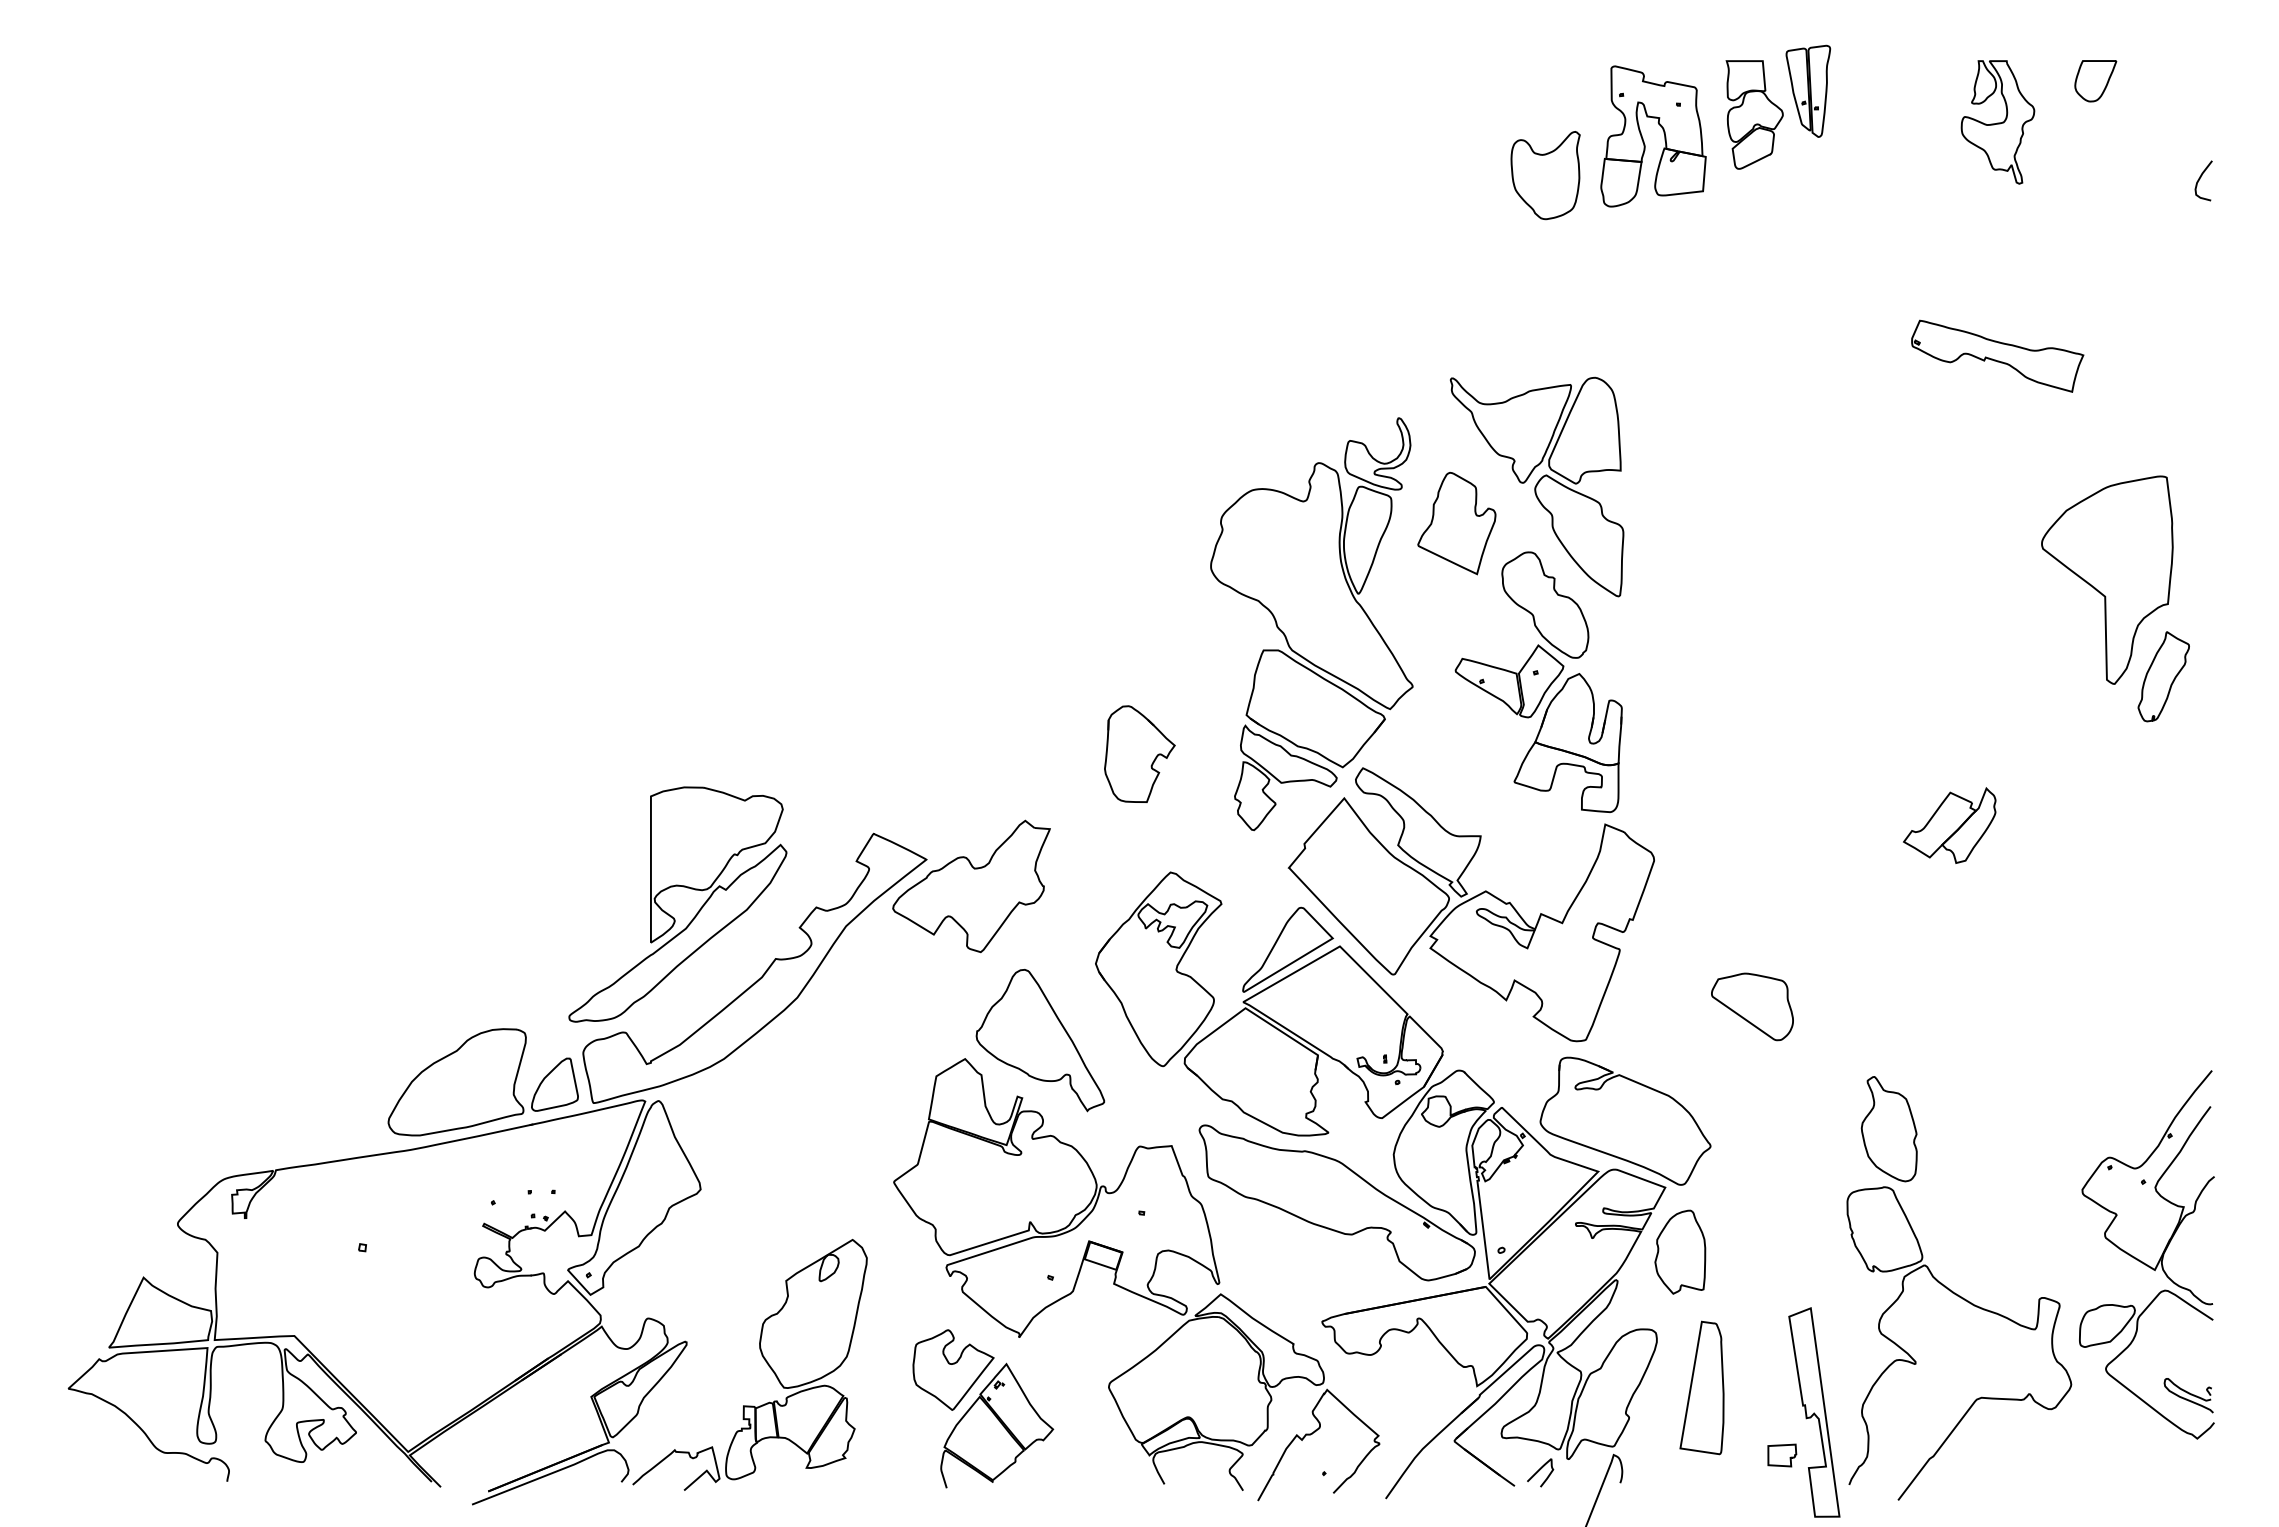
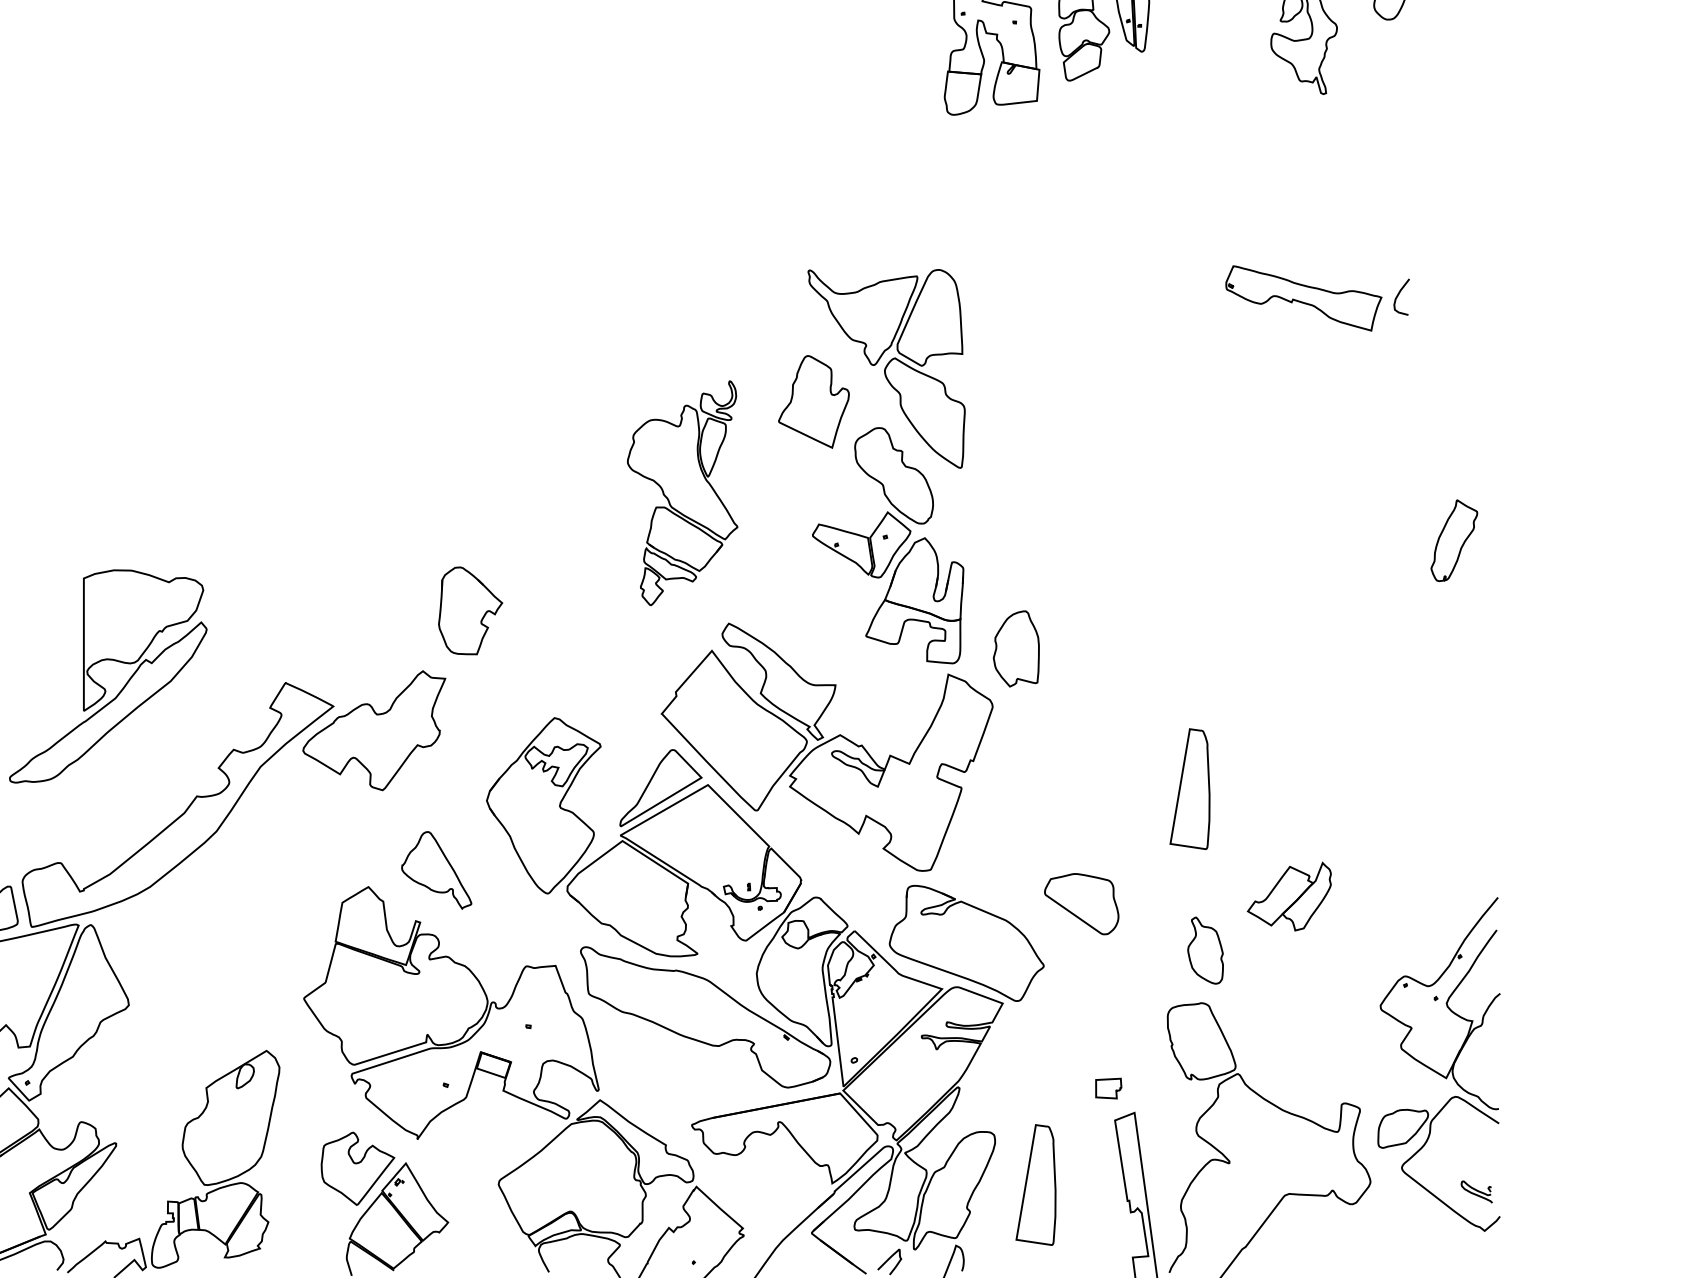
part: (1545, 175) -> (894, 86), removed
curve: (2200, 179) -> (1398, 295), moved
part: (1997, 355) -> (1303, 297), moved
part: (2107, 579) -> (1403, 452), removed
part: (1311, 624) -> (682, 493), size x0.6
part: (1139, 753) -> (470, 610), moved
part: (1949, 825) -> (1289, 896), moved
part: (670, 914) -> (101, 685), moved
part: (1871, 950) -> (1189, 788), added
part: (1752, 1006) -> (1081, 903), moved
part: (1040, 1040) -> (436, 870), size x0.6
part: (1888, 1129) -> (1204, 950), size x0.7
part: (1680, 1251) -> (1016, 648), moved
part: (2188, 1395) -> (1476, 1191), size x0.7
part: (1782, 1455) -> (1108, 1088), moved

